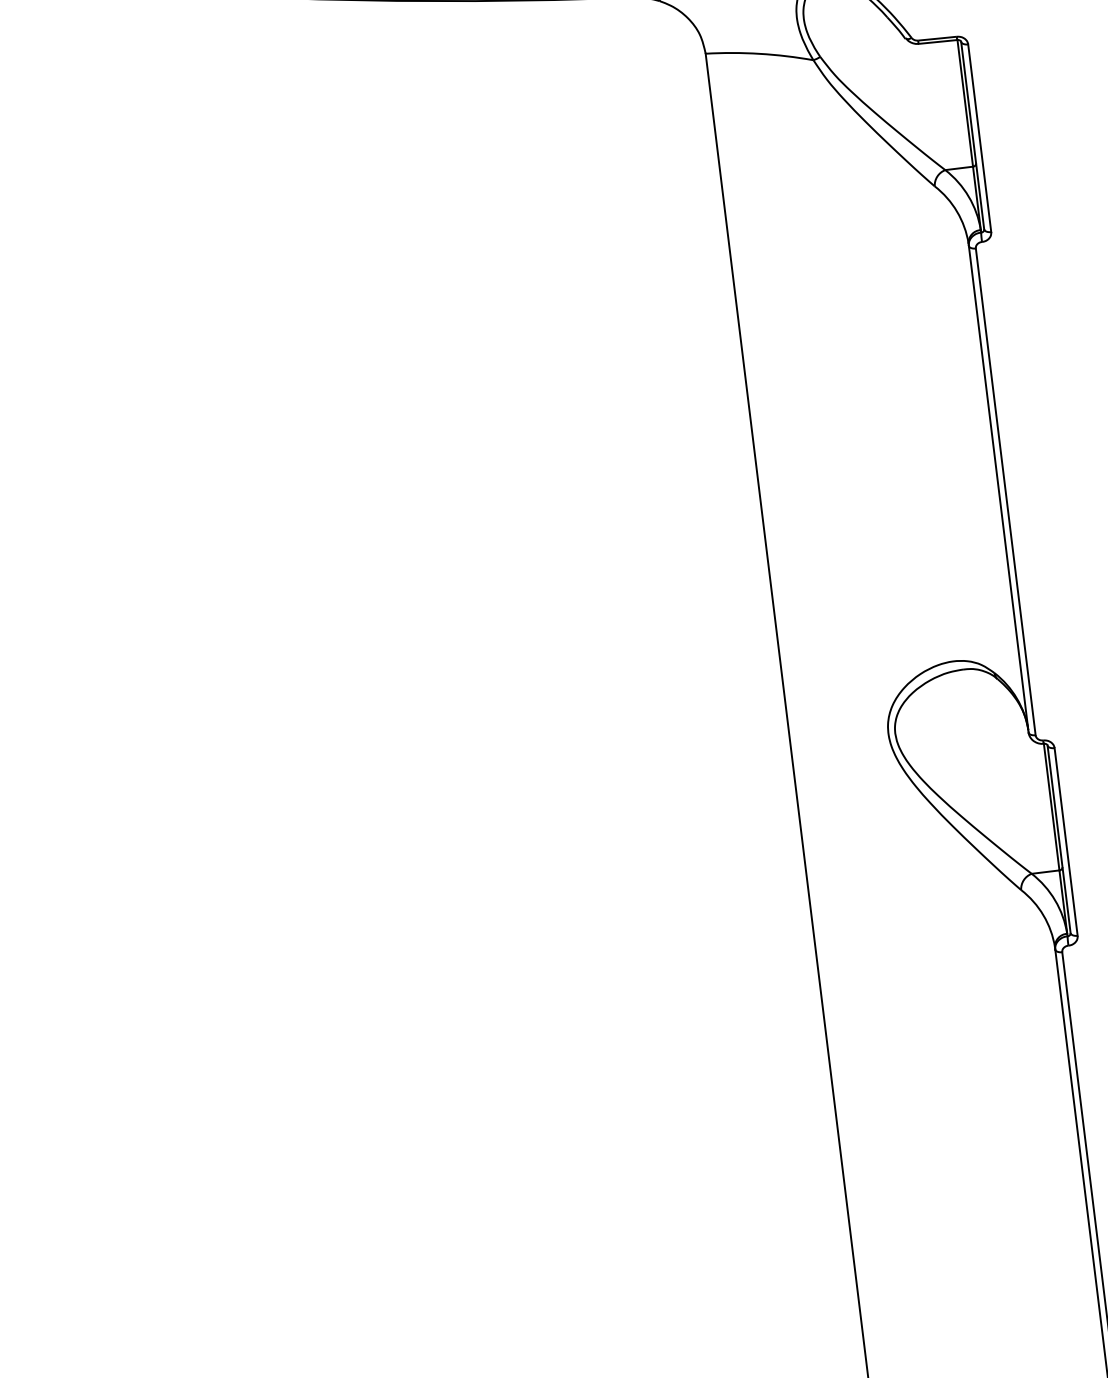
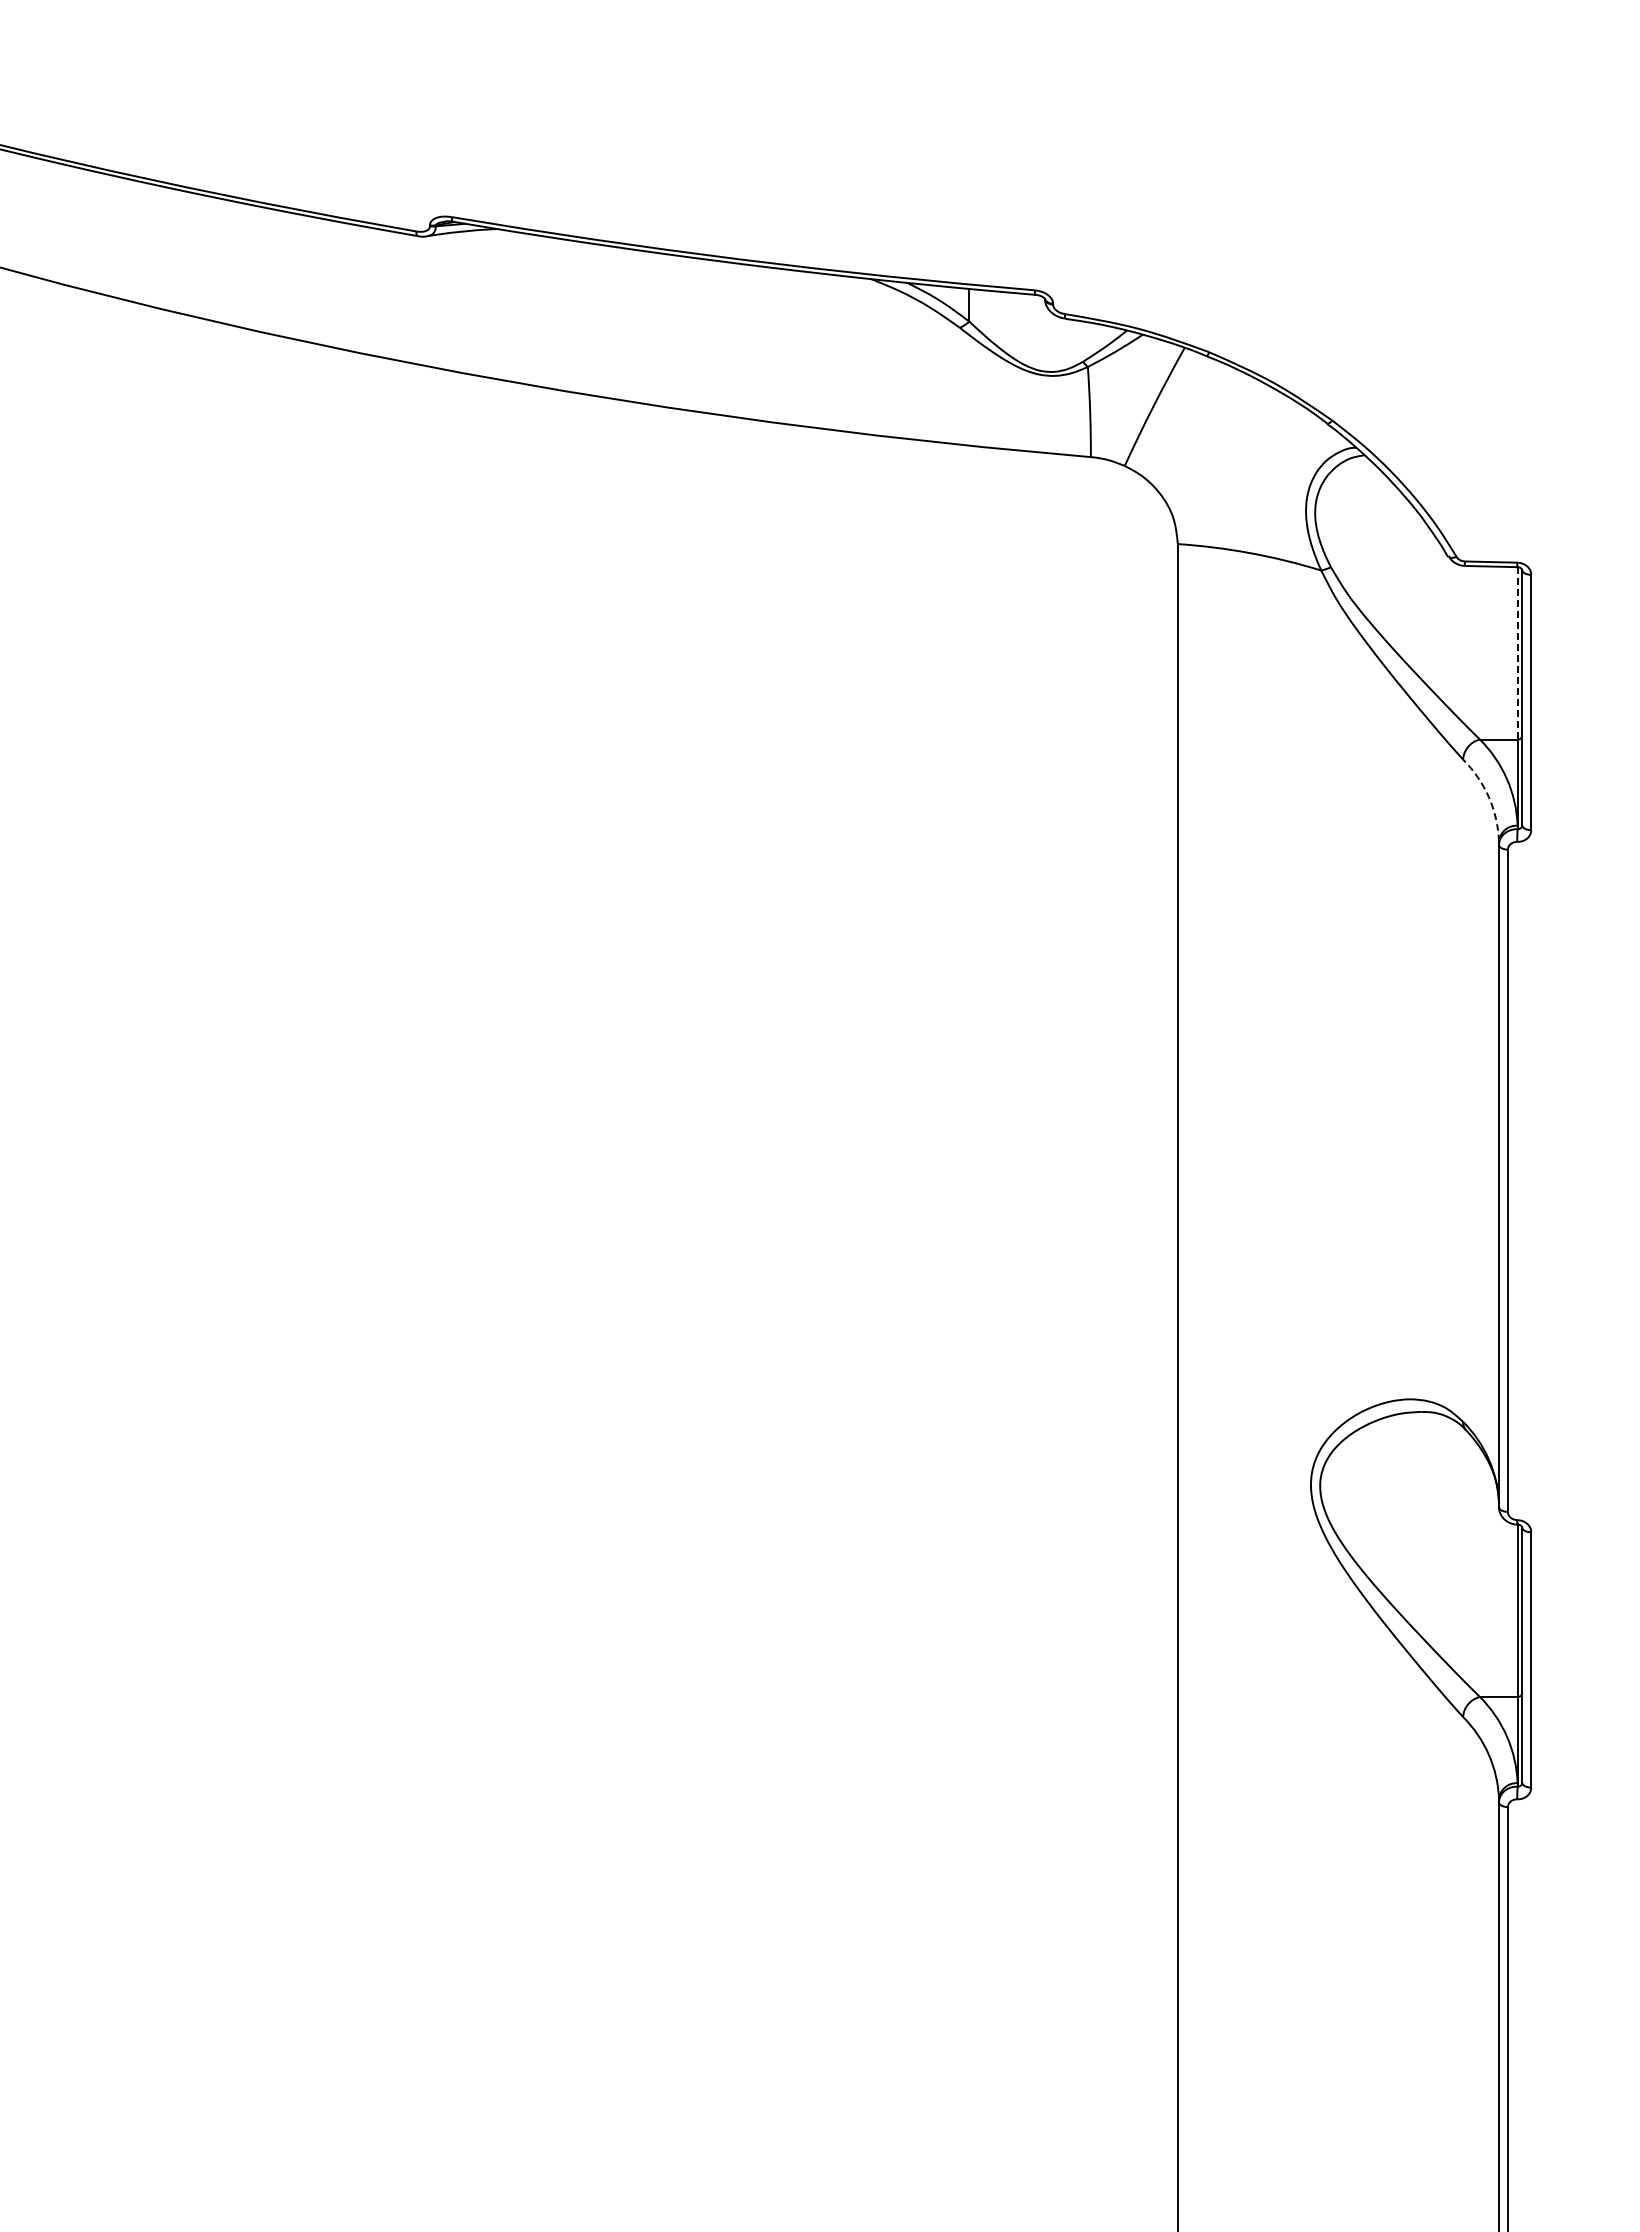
line: (965, 103) -> (1517, 653), solid -> dashed
arc: (956, 211) -> (1488, 797), solid -> dashed

